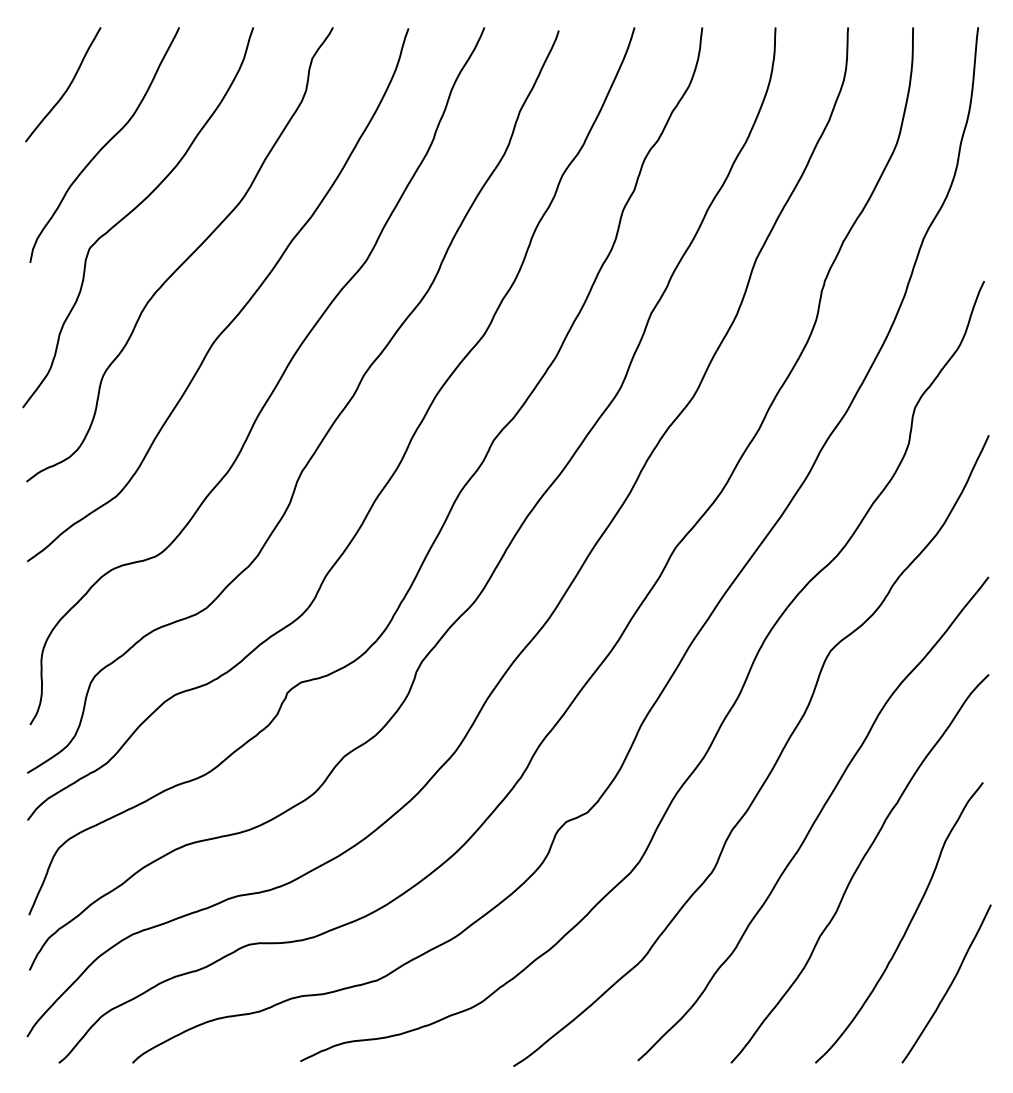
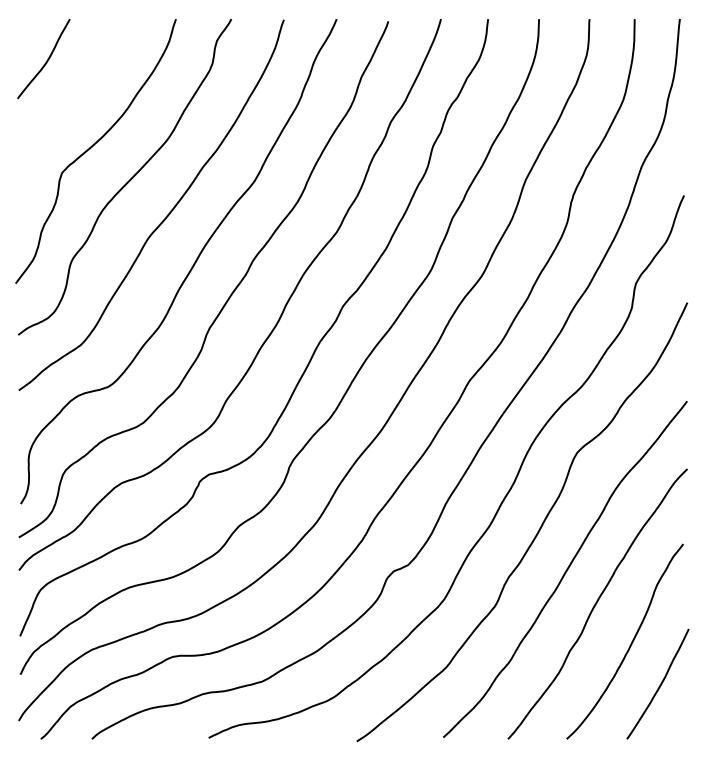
curve: (104, 144) -> (72, 100), removed

